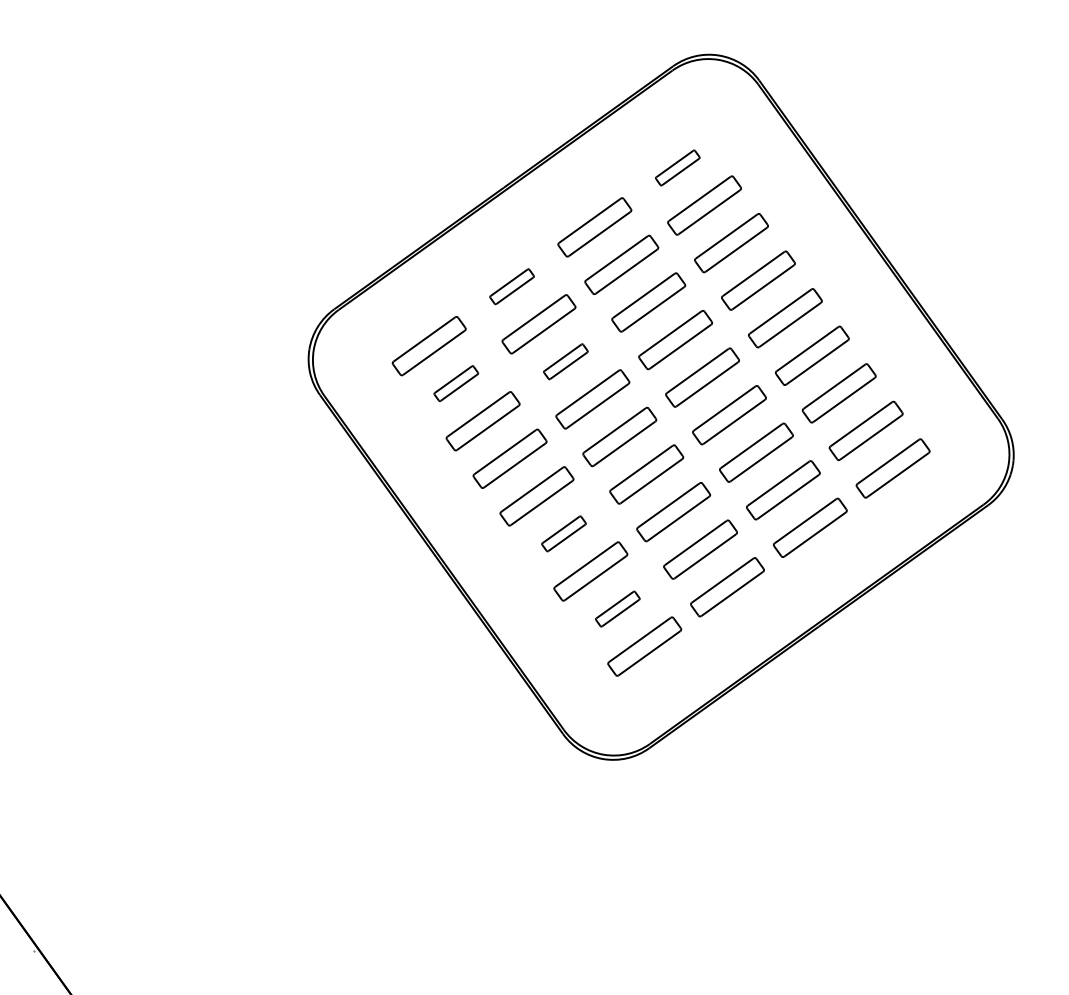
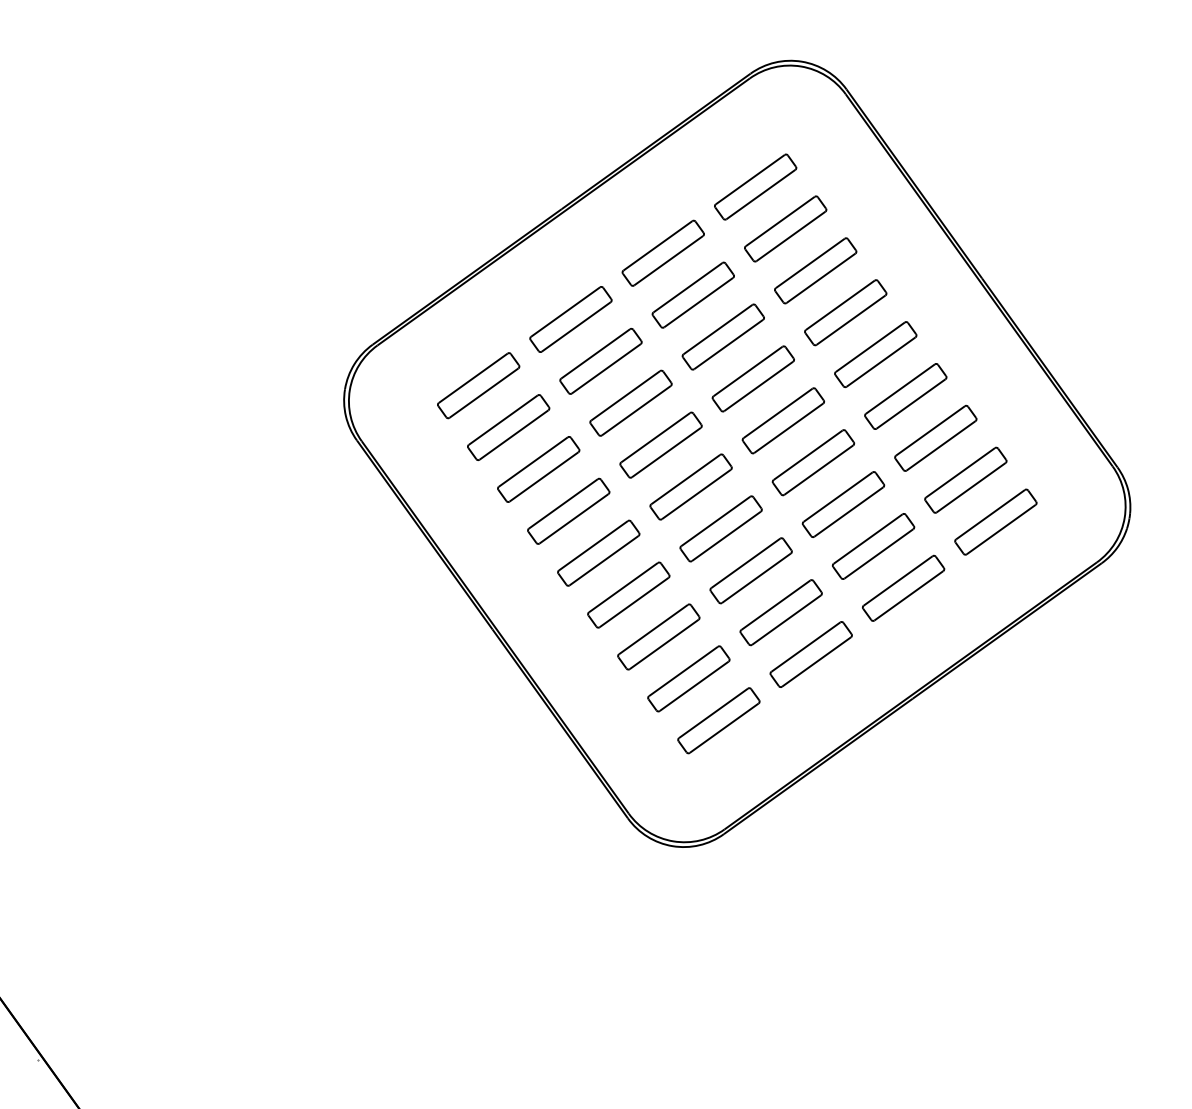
part: (677, 167) -> (755, 186), size x1.67
part: (511, 286) -> (570, 319), size x1.67
part: (565, 361) -> (630, 402), size x1.67
part: (456, 383) -> (508, 427), size x1.67
part: (563, 533) -> (628, 594), size x1.67
part: (617, 608) -> (688, 678), size x1.67

